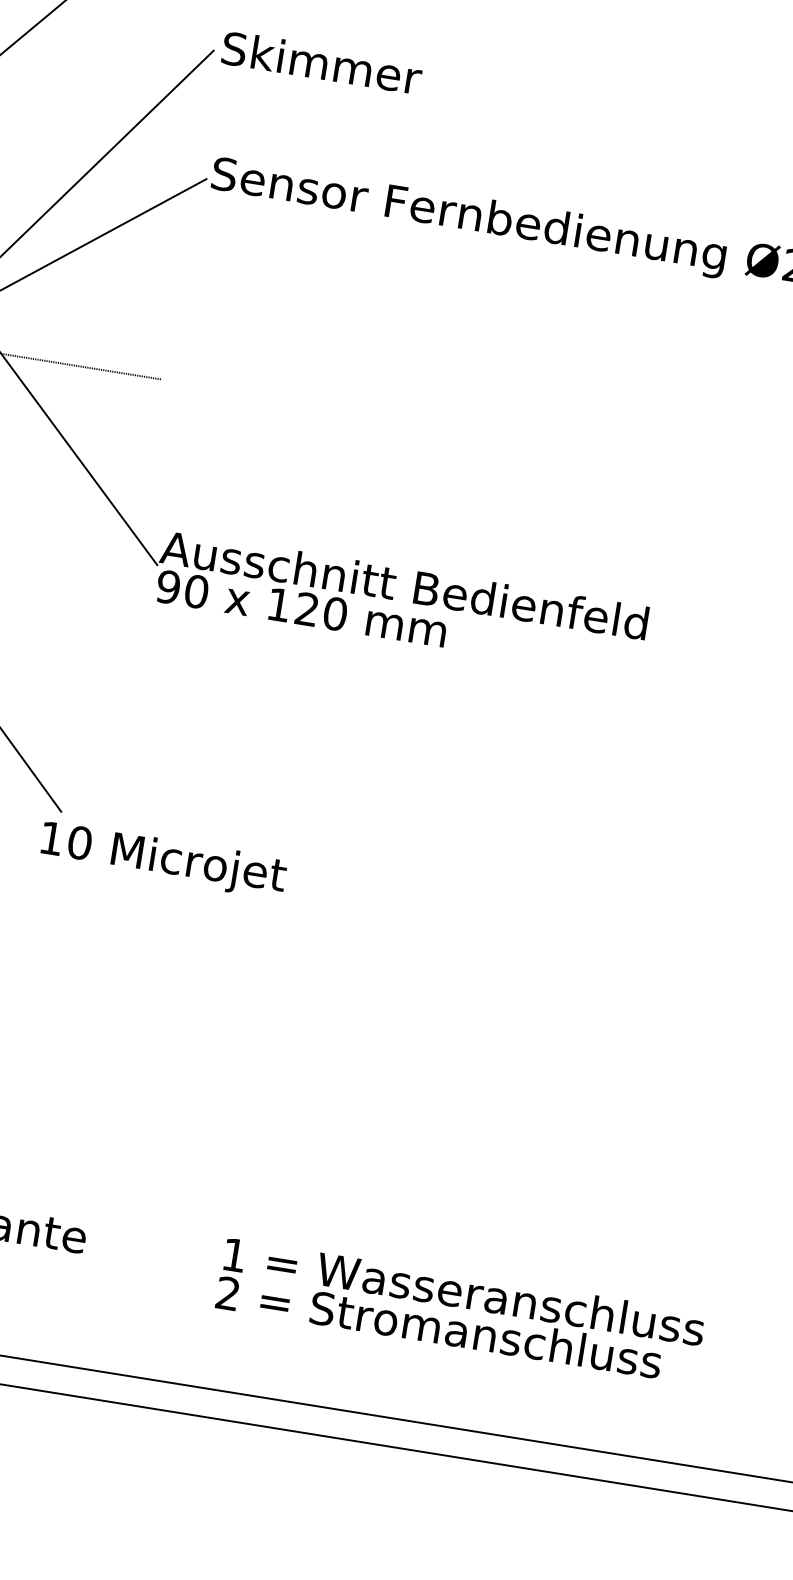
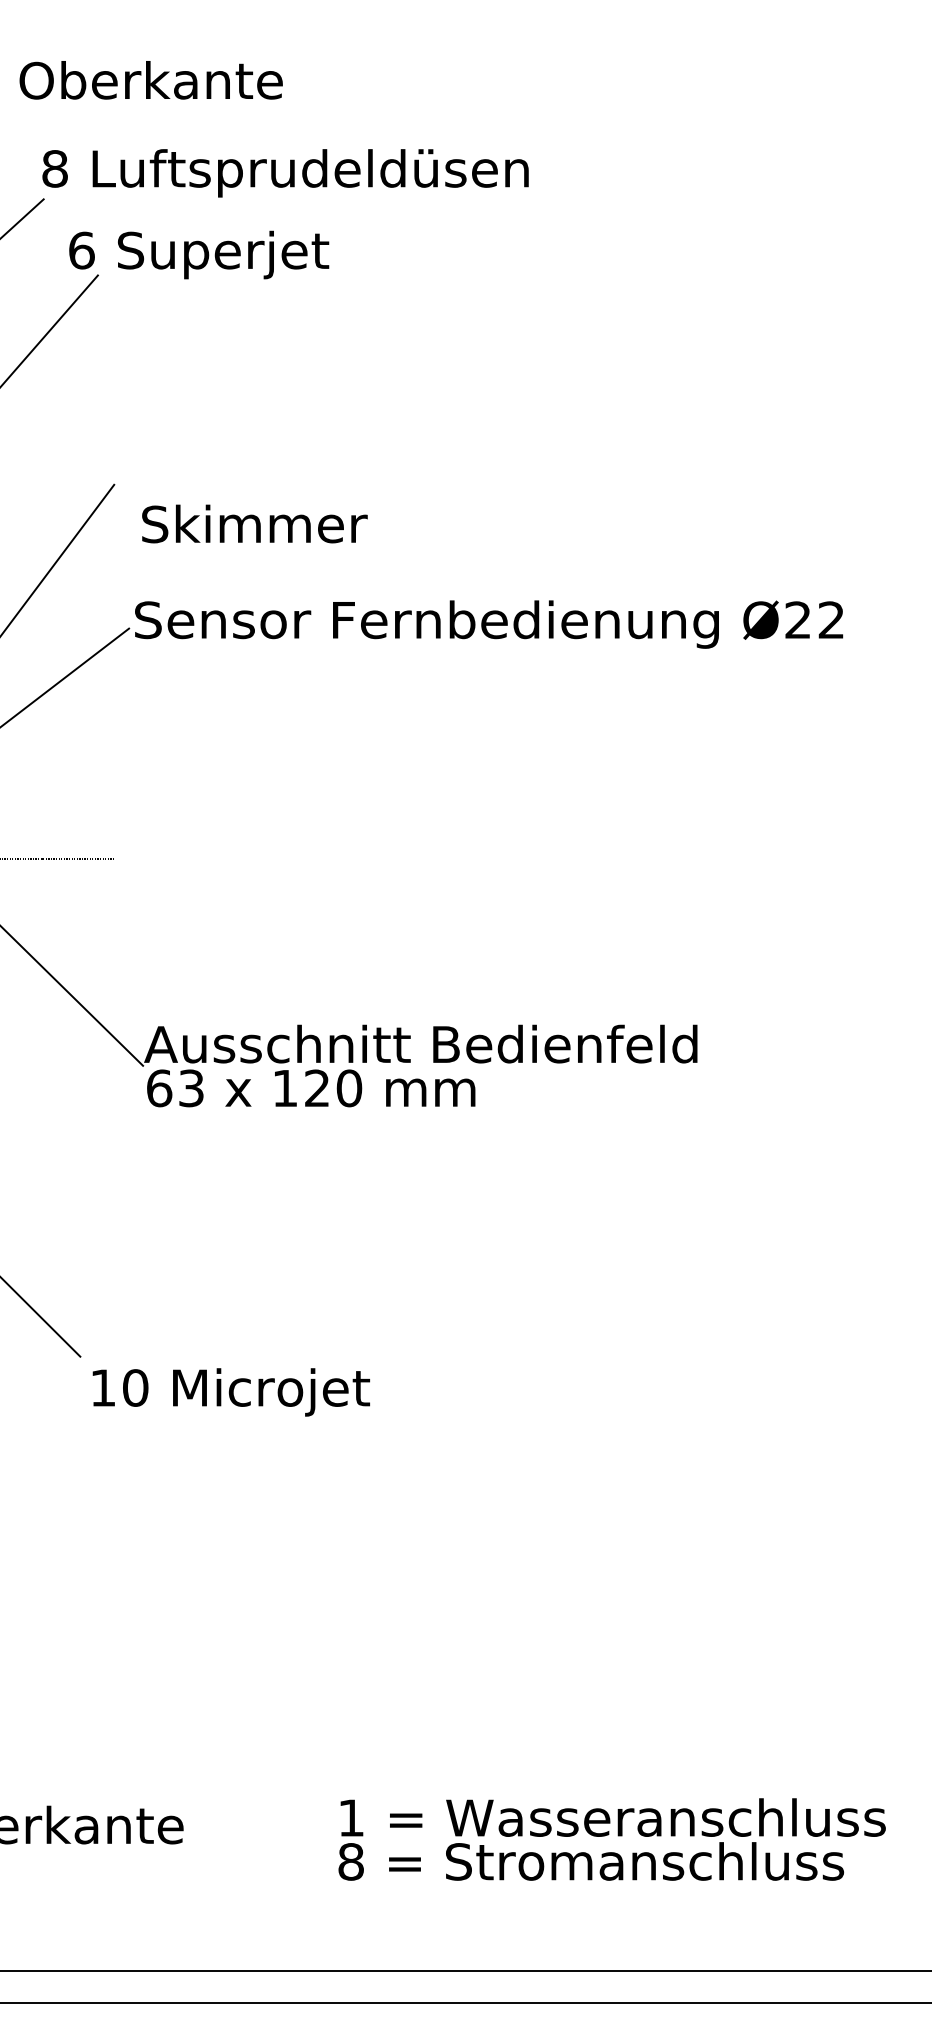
text: (322, 62) -> (254, 523), moved
text: (182, 589) -> (175, 1088), 90 -> 63
text: (162, 860) -> (230, 1392), moved
text: (227, 1293) -> (350, 1861), 2 -> 8

